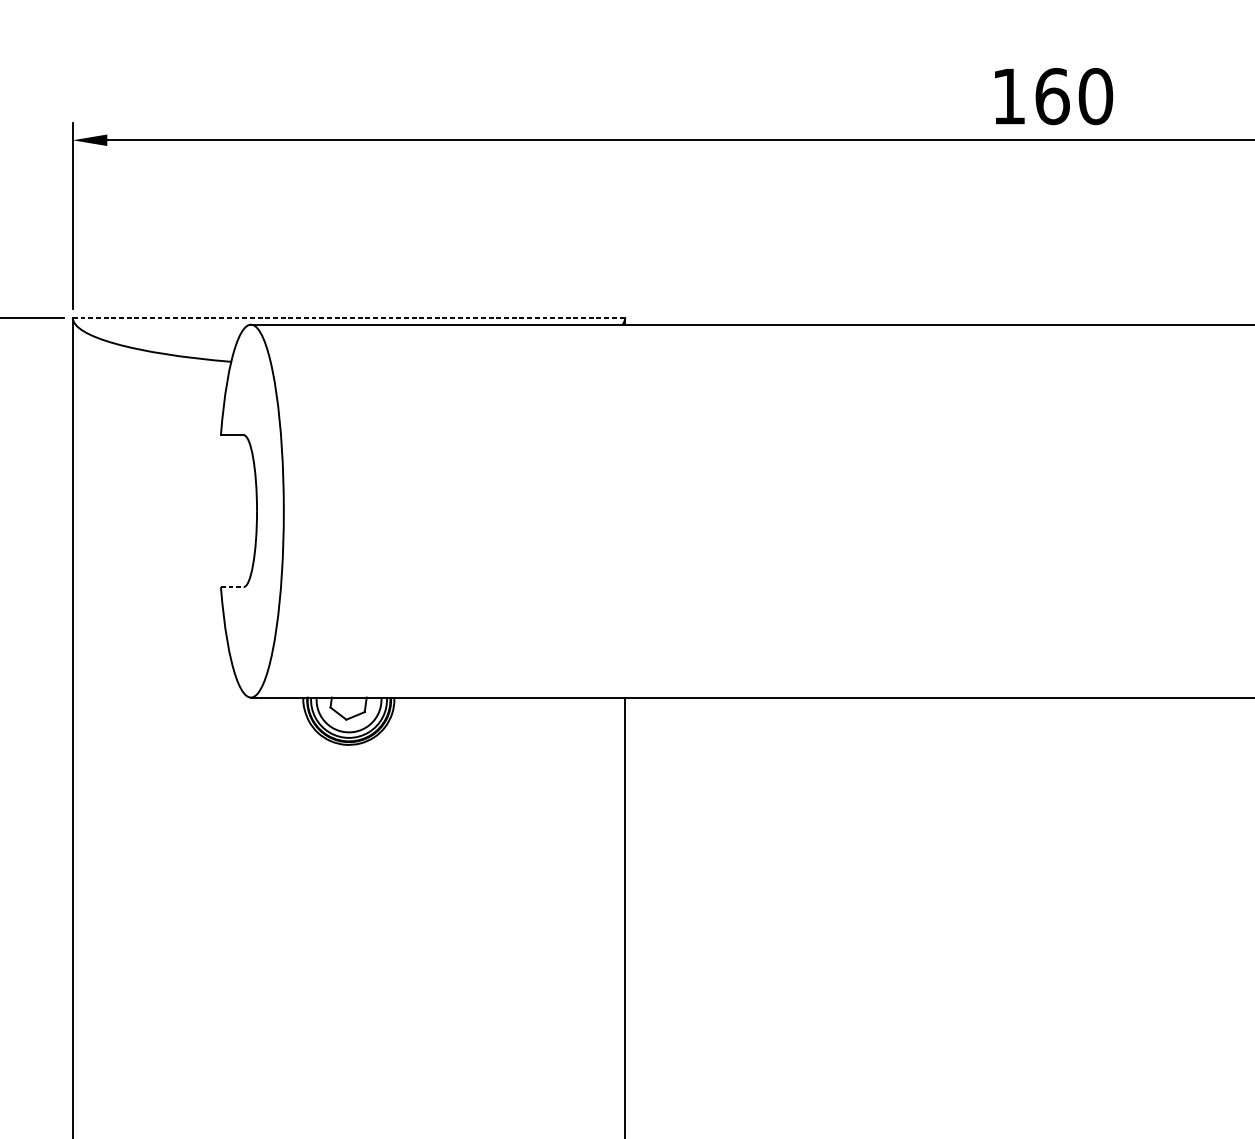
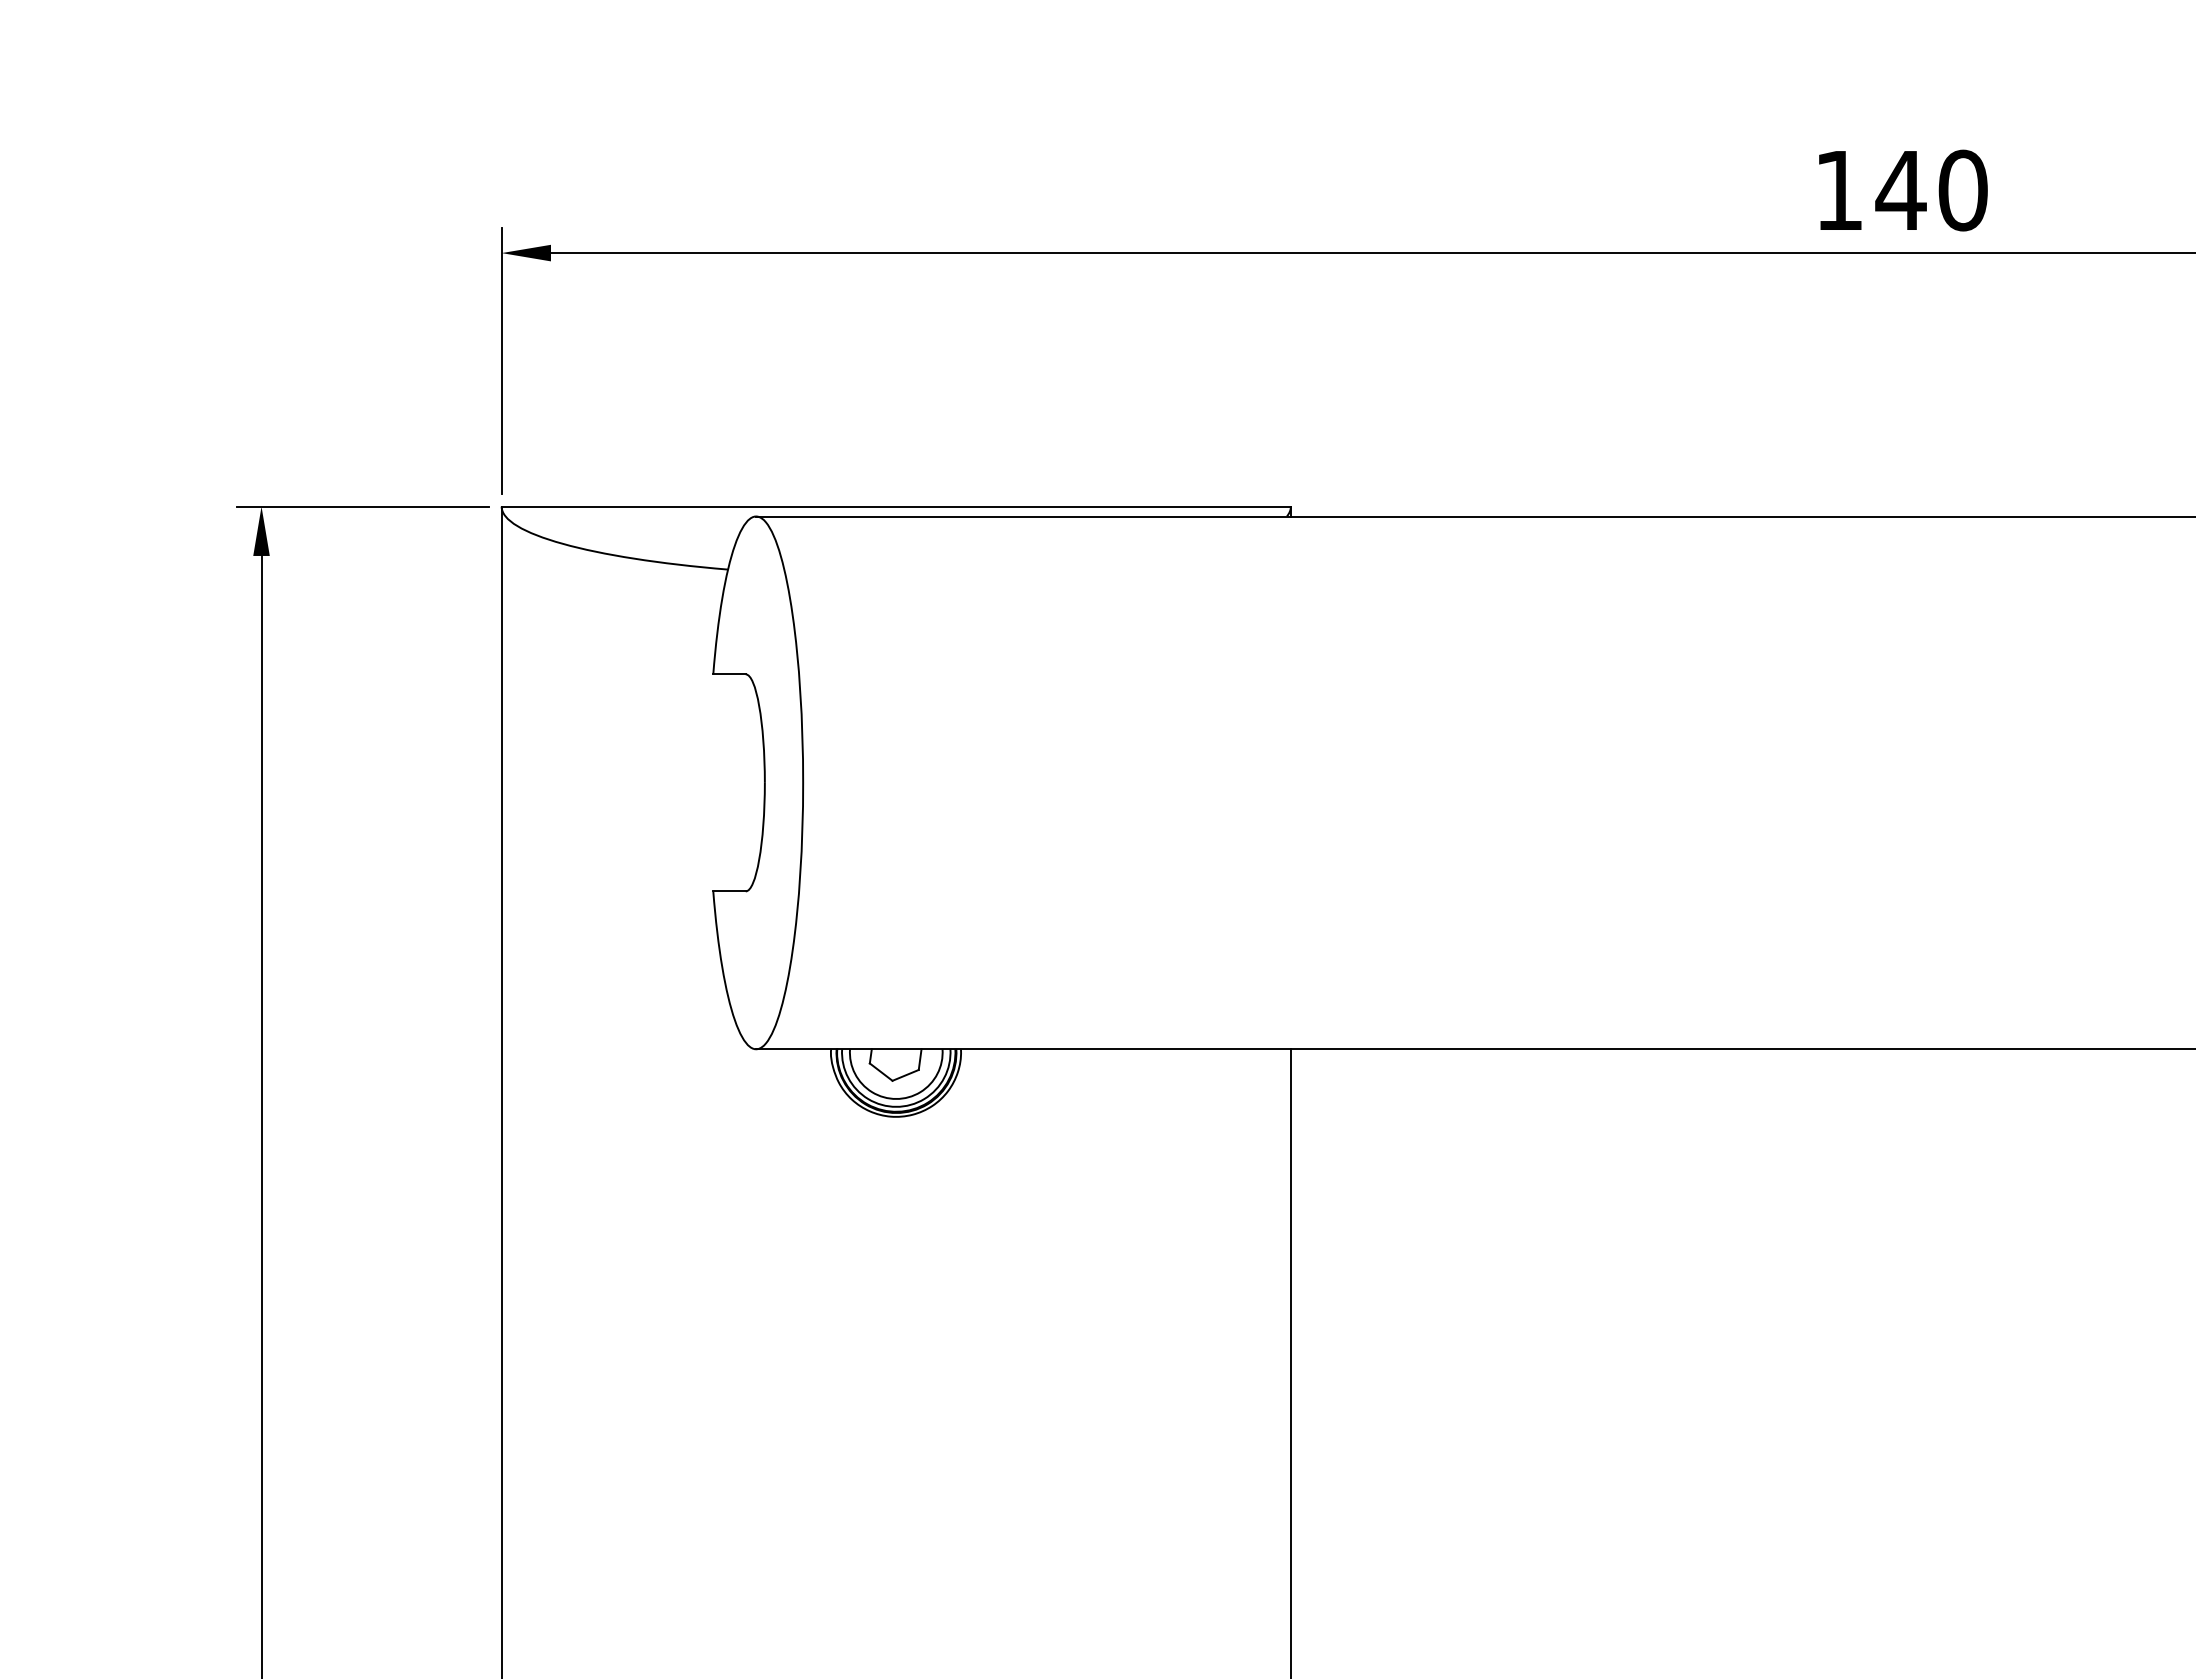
text: (1051, 96) -> (1900, 190), 160 -> 140
line: (349, 317) -> (896, 506), dashed -> solid
line: (232, 587) -> (729, 891), dashed -> solid

